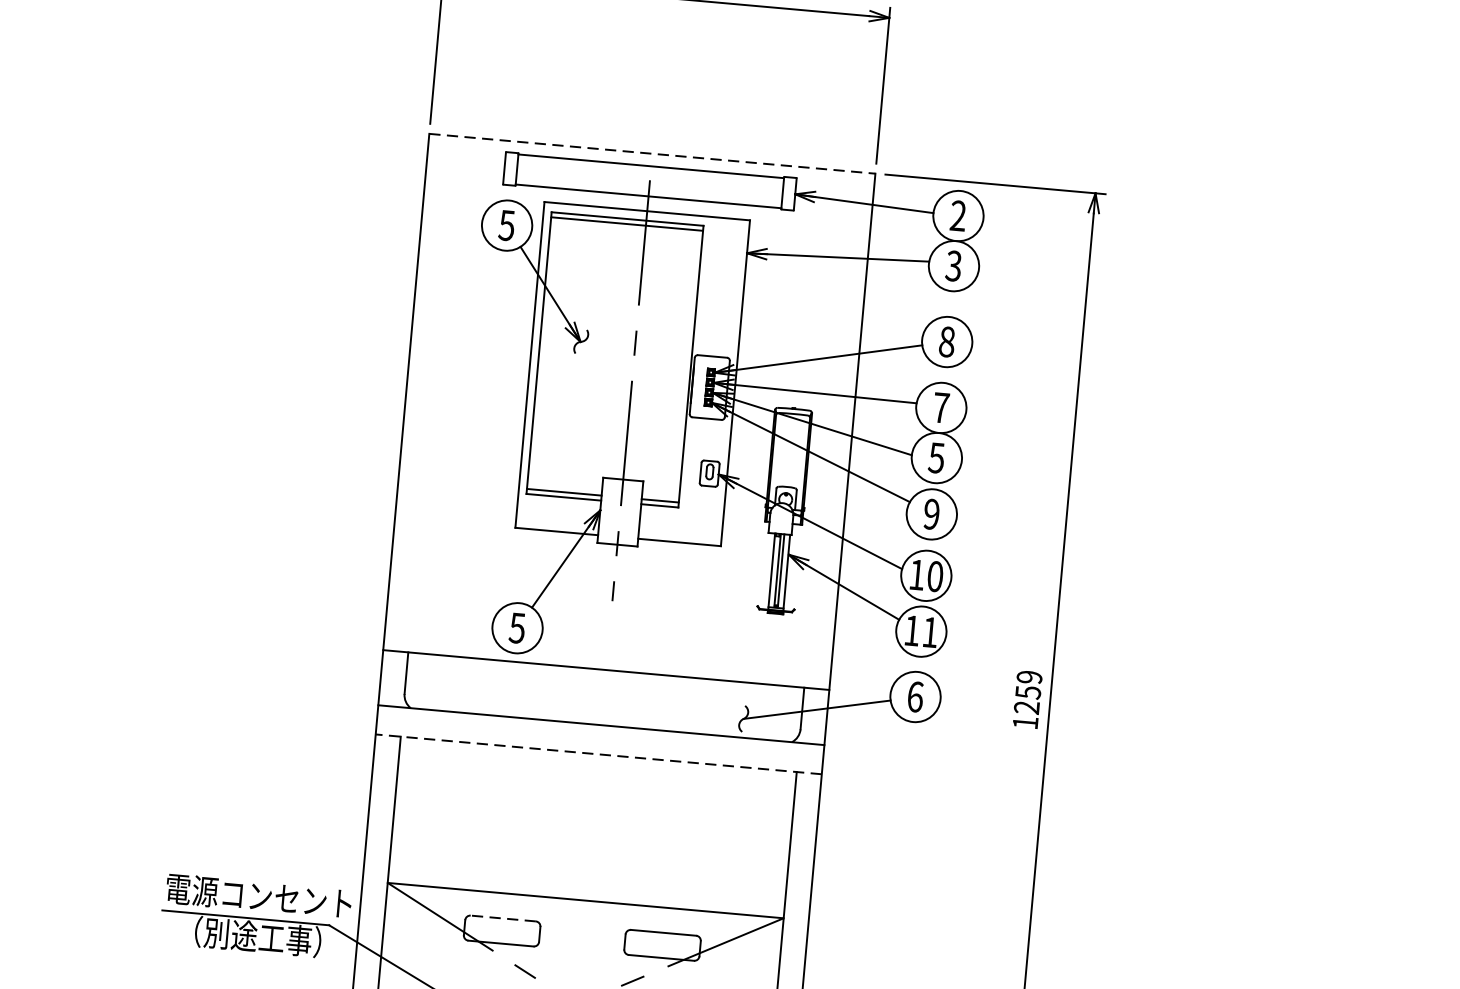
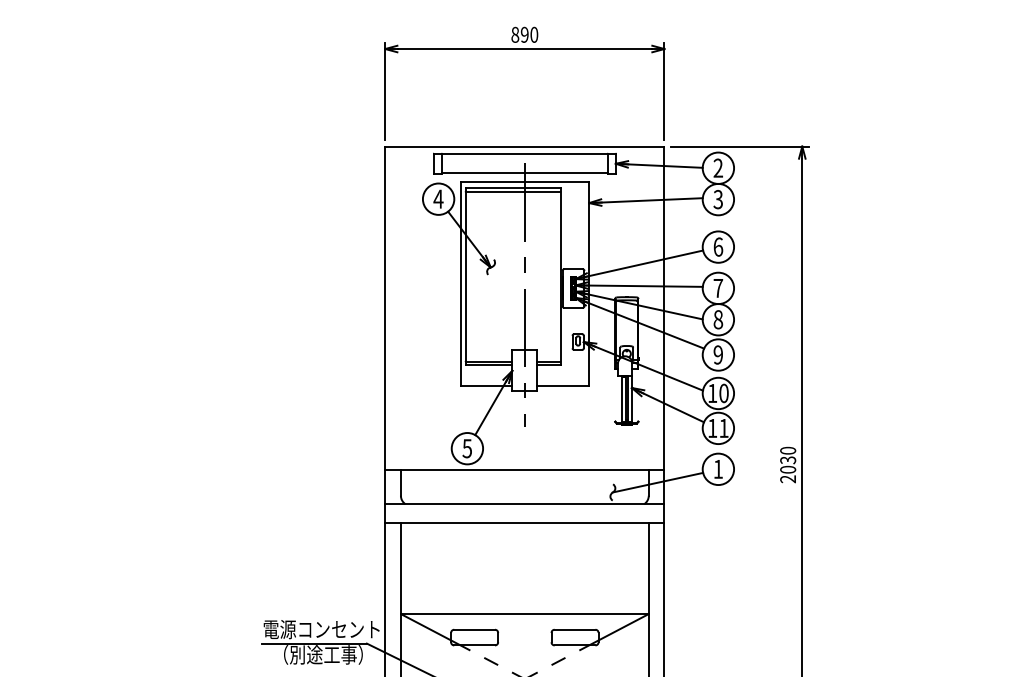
line: (651, 153) -> (524, 146), dashed -> solid
text: (507, 224) -> (438, 198), 5 -> 4
text: (947, 341) -> (718, 246), 8 -> 6
text: (937, 457) -> (718, 319), 5 -> 8
text: (915, 695) -> (718, 468), 6 -> 1
text: (1028, 699) -> (788, 464), 1259 -> 2030
line: (598, 754) -> (524, 522), dashed -> solid
line: (503, 918) -> (474, 629), dashed -> solid

